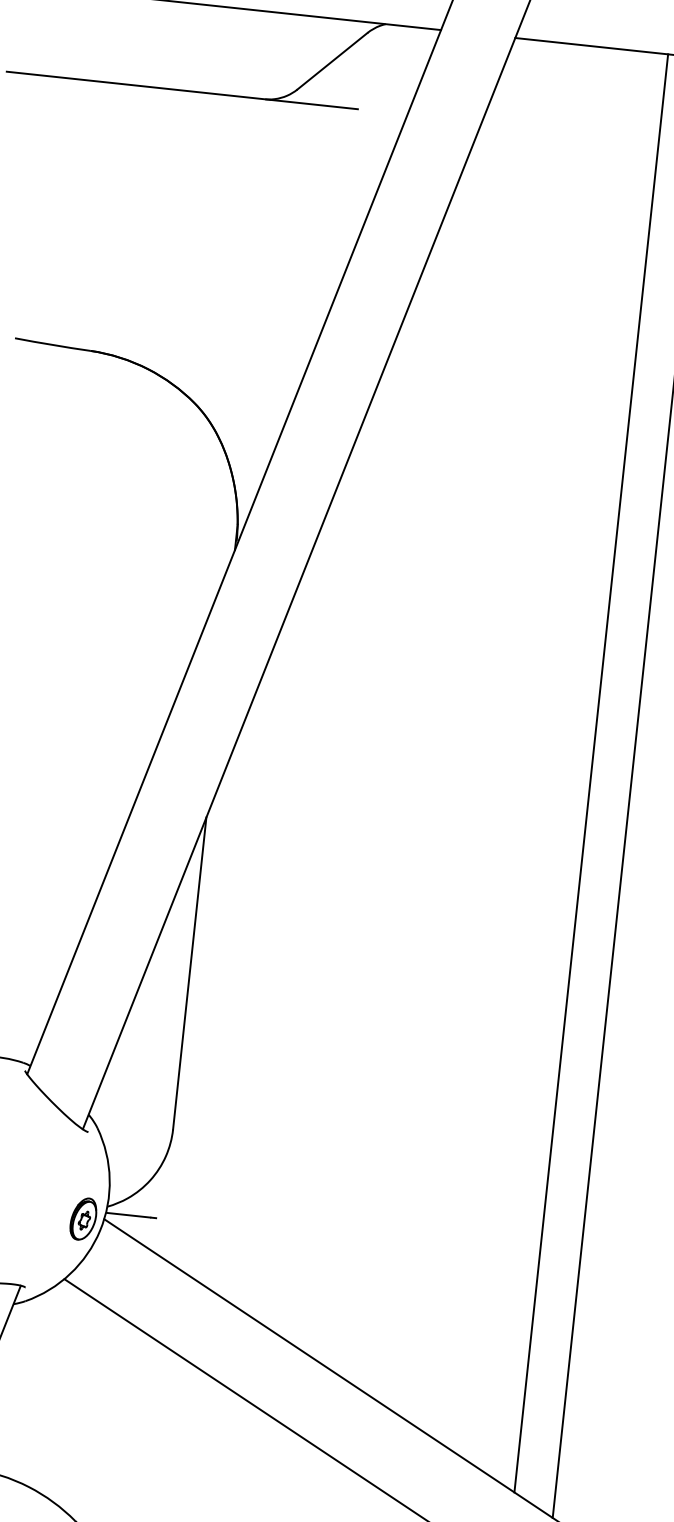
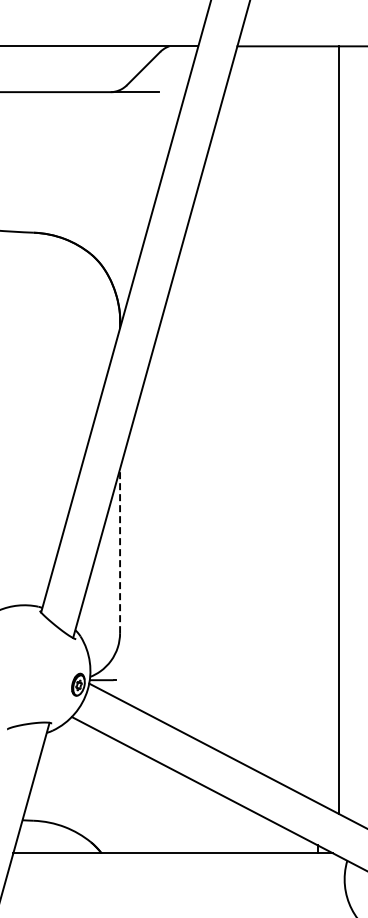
line: (590, 773) -> (317, 424), removed
line: (190, 972) -> (120, 550), solid -> dashed

